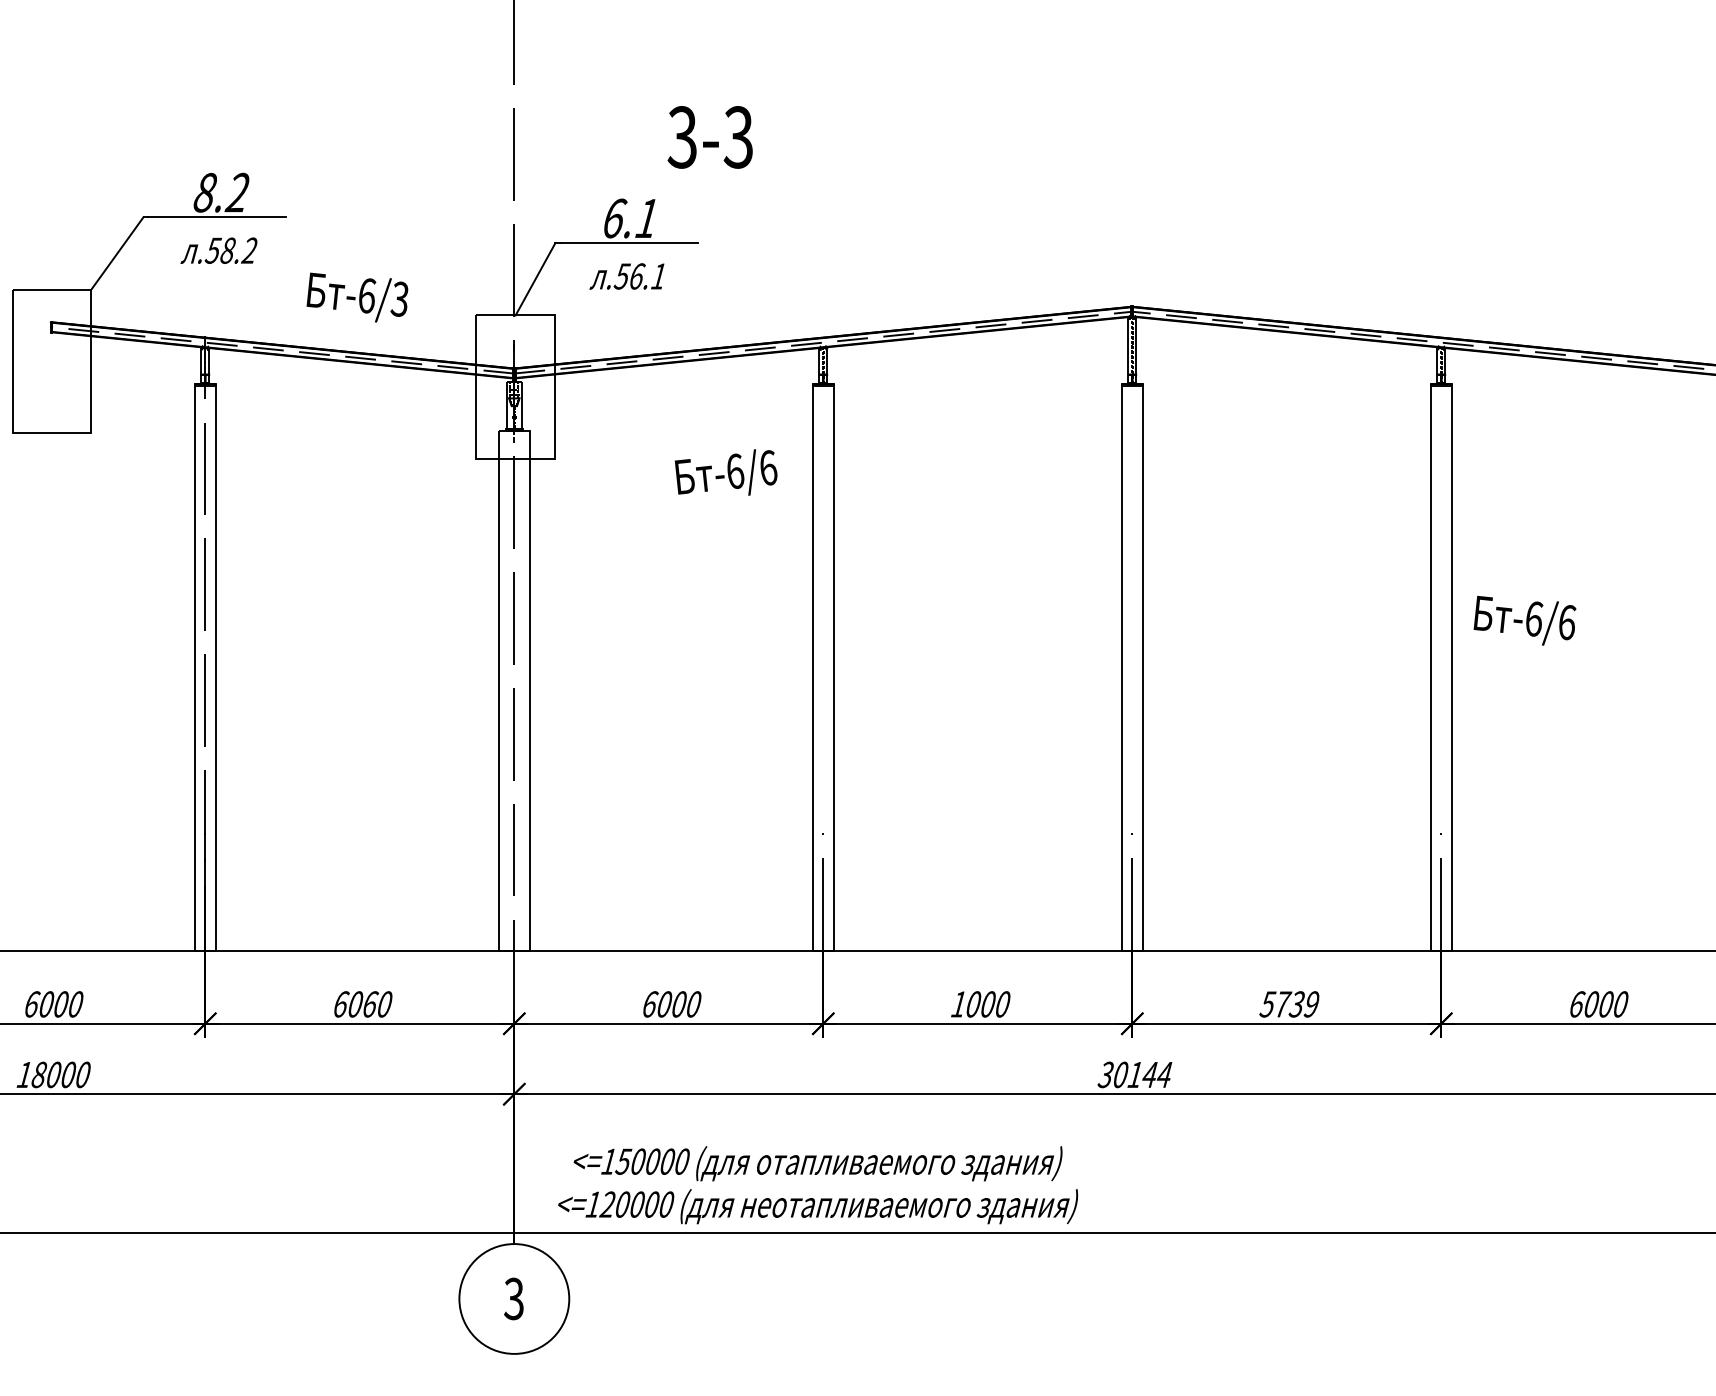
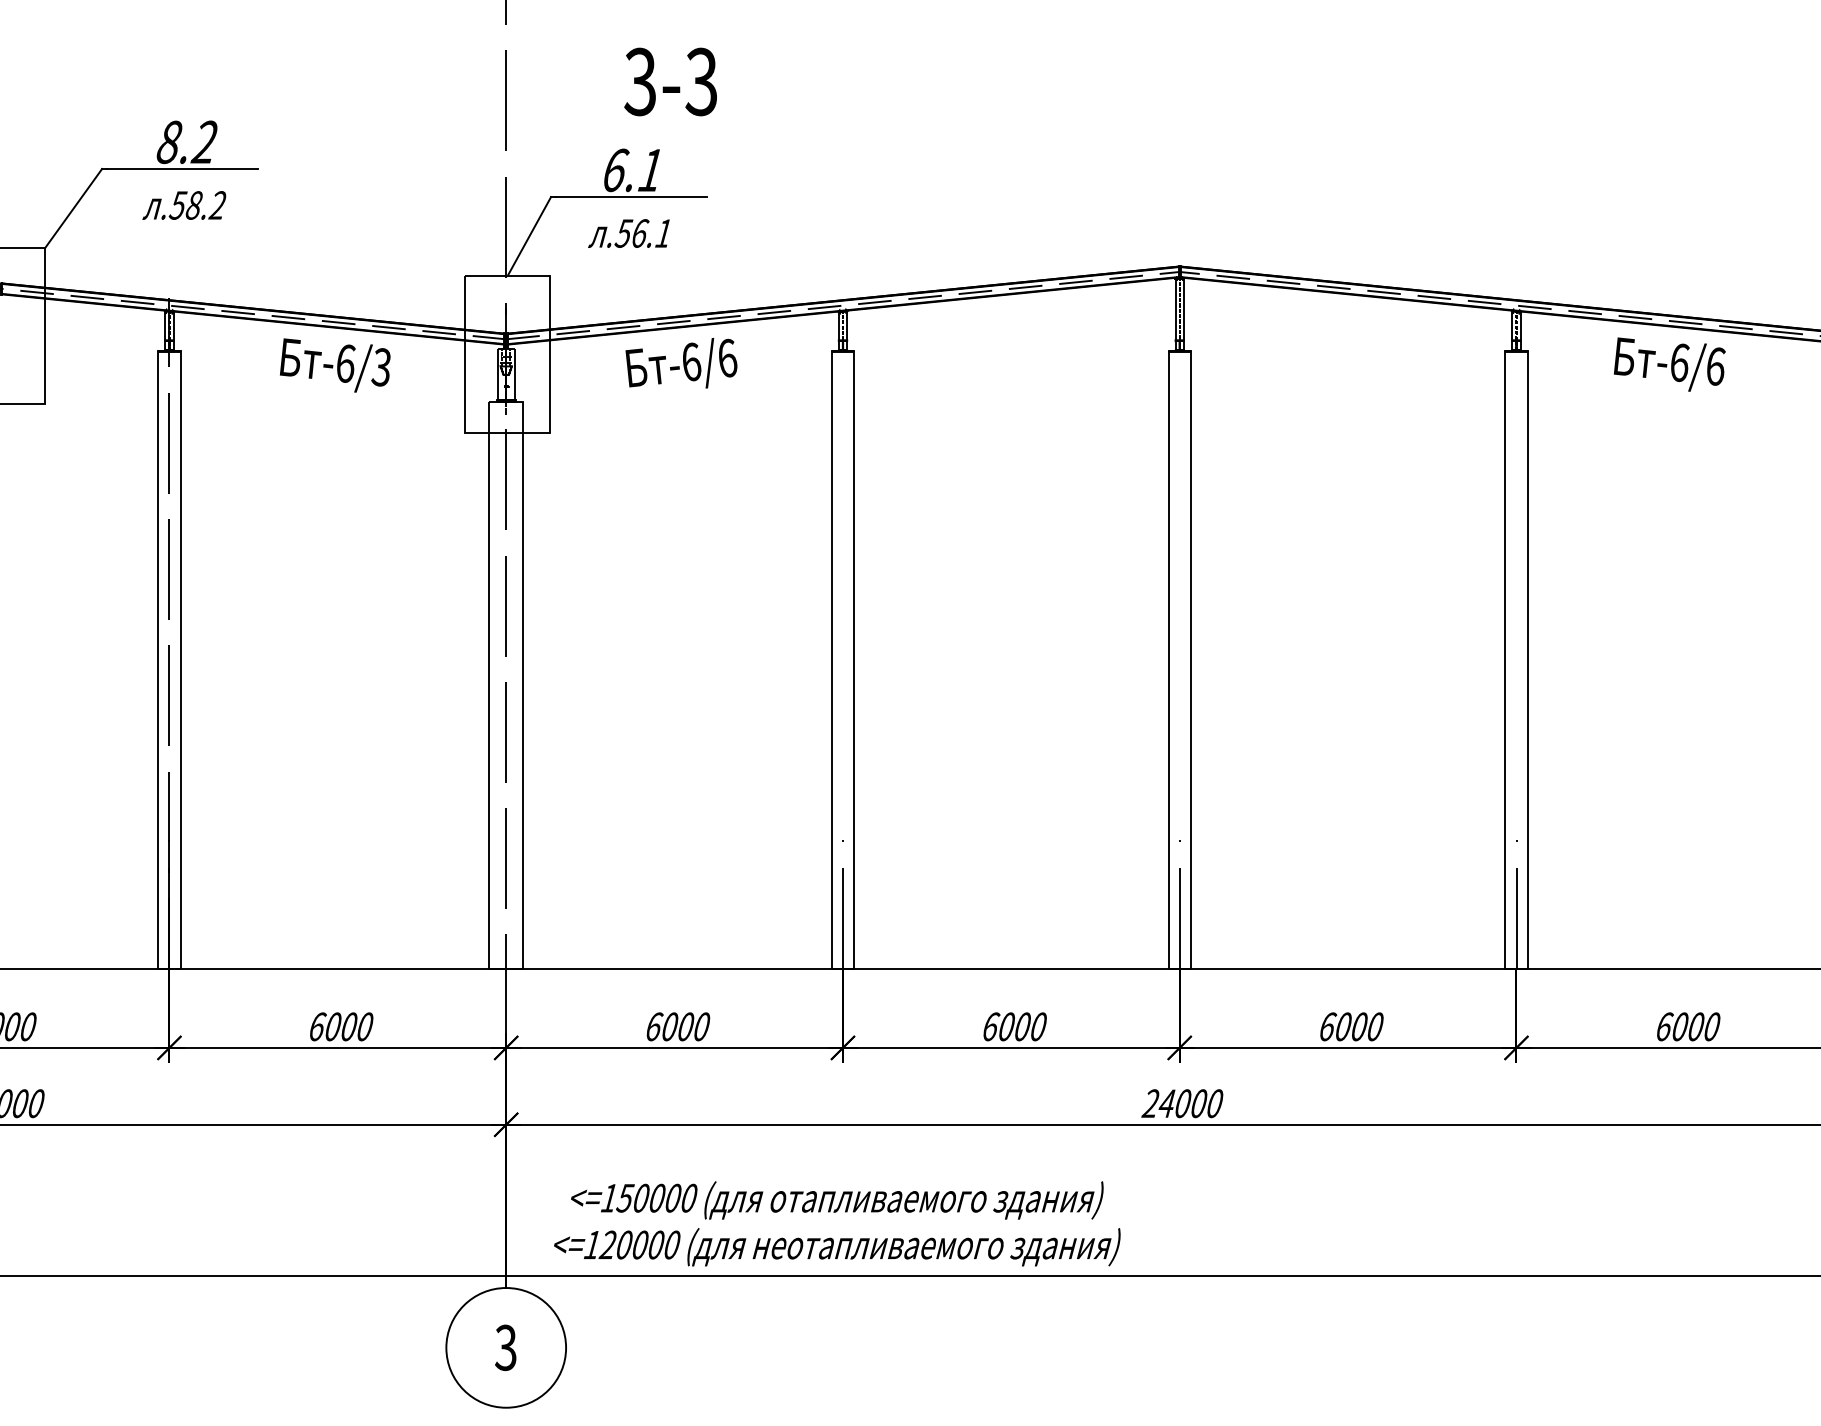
text: (709, 137) -> (669, 82), moved
text: (357, 297) -> (335, 365), moved
text: (725, 472) -> (680, 363), moved
text: (1524, 620) -> (1669, 364), moved
text: (371, 1004) -> (350, 1026), 6060 -> 6000
text: (959, 1004) -> (991, 1026), 1000 -> 6000
text: (1289, 1004) -> (1351, 1026), 5739 -> 6000
text: (1134, 1074) -> (1182, 1103), 30144 -> 24000

